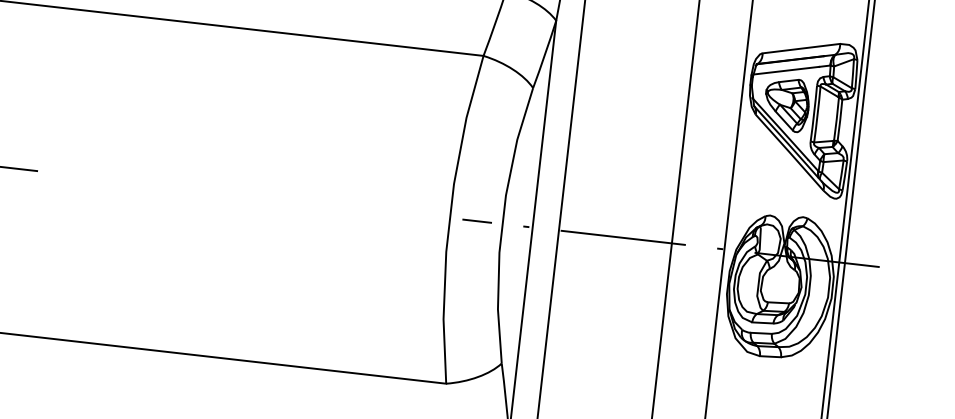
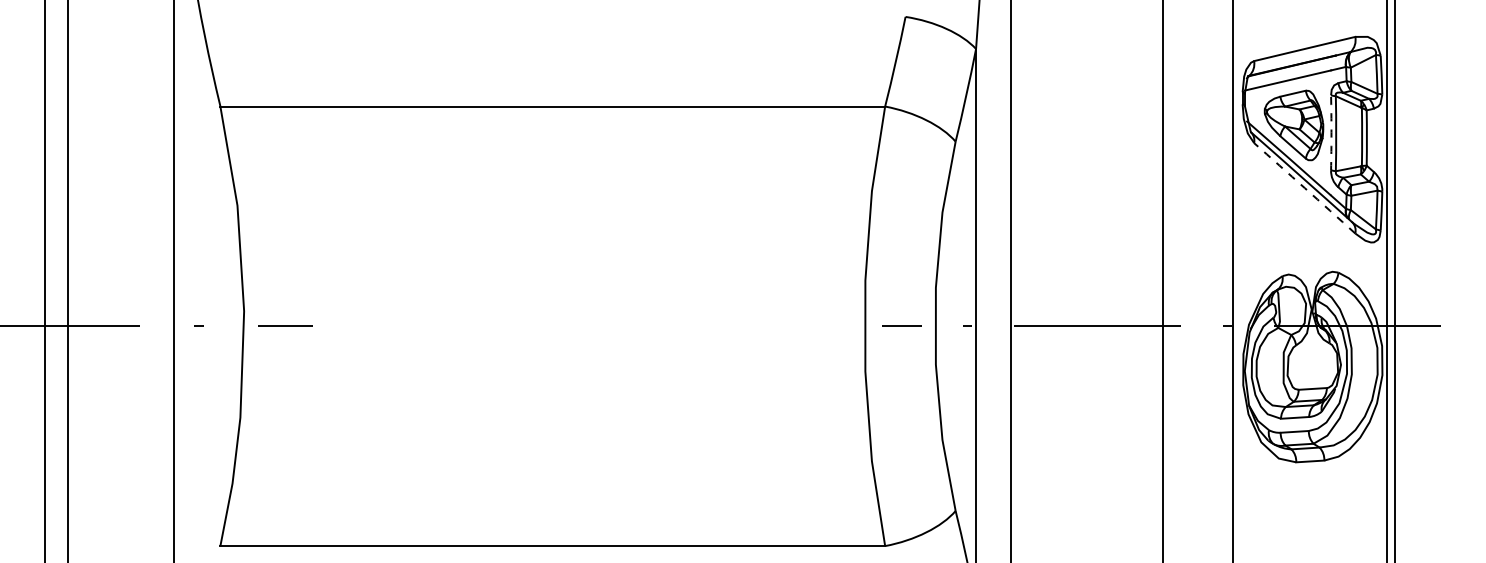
arc: (814, 113) -> (1331, 132), solid -> dashed
arc: (789, 152) -> (1304, 188), solid -> dashed

